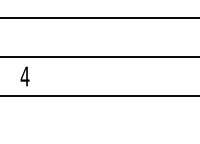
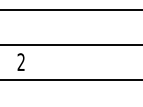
text: (24, 76) -> (20, 62), 4 -> 2

